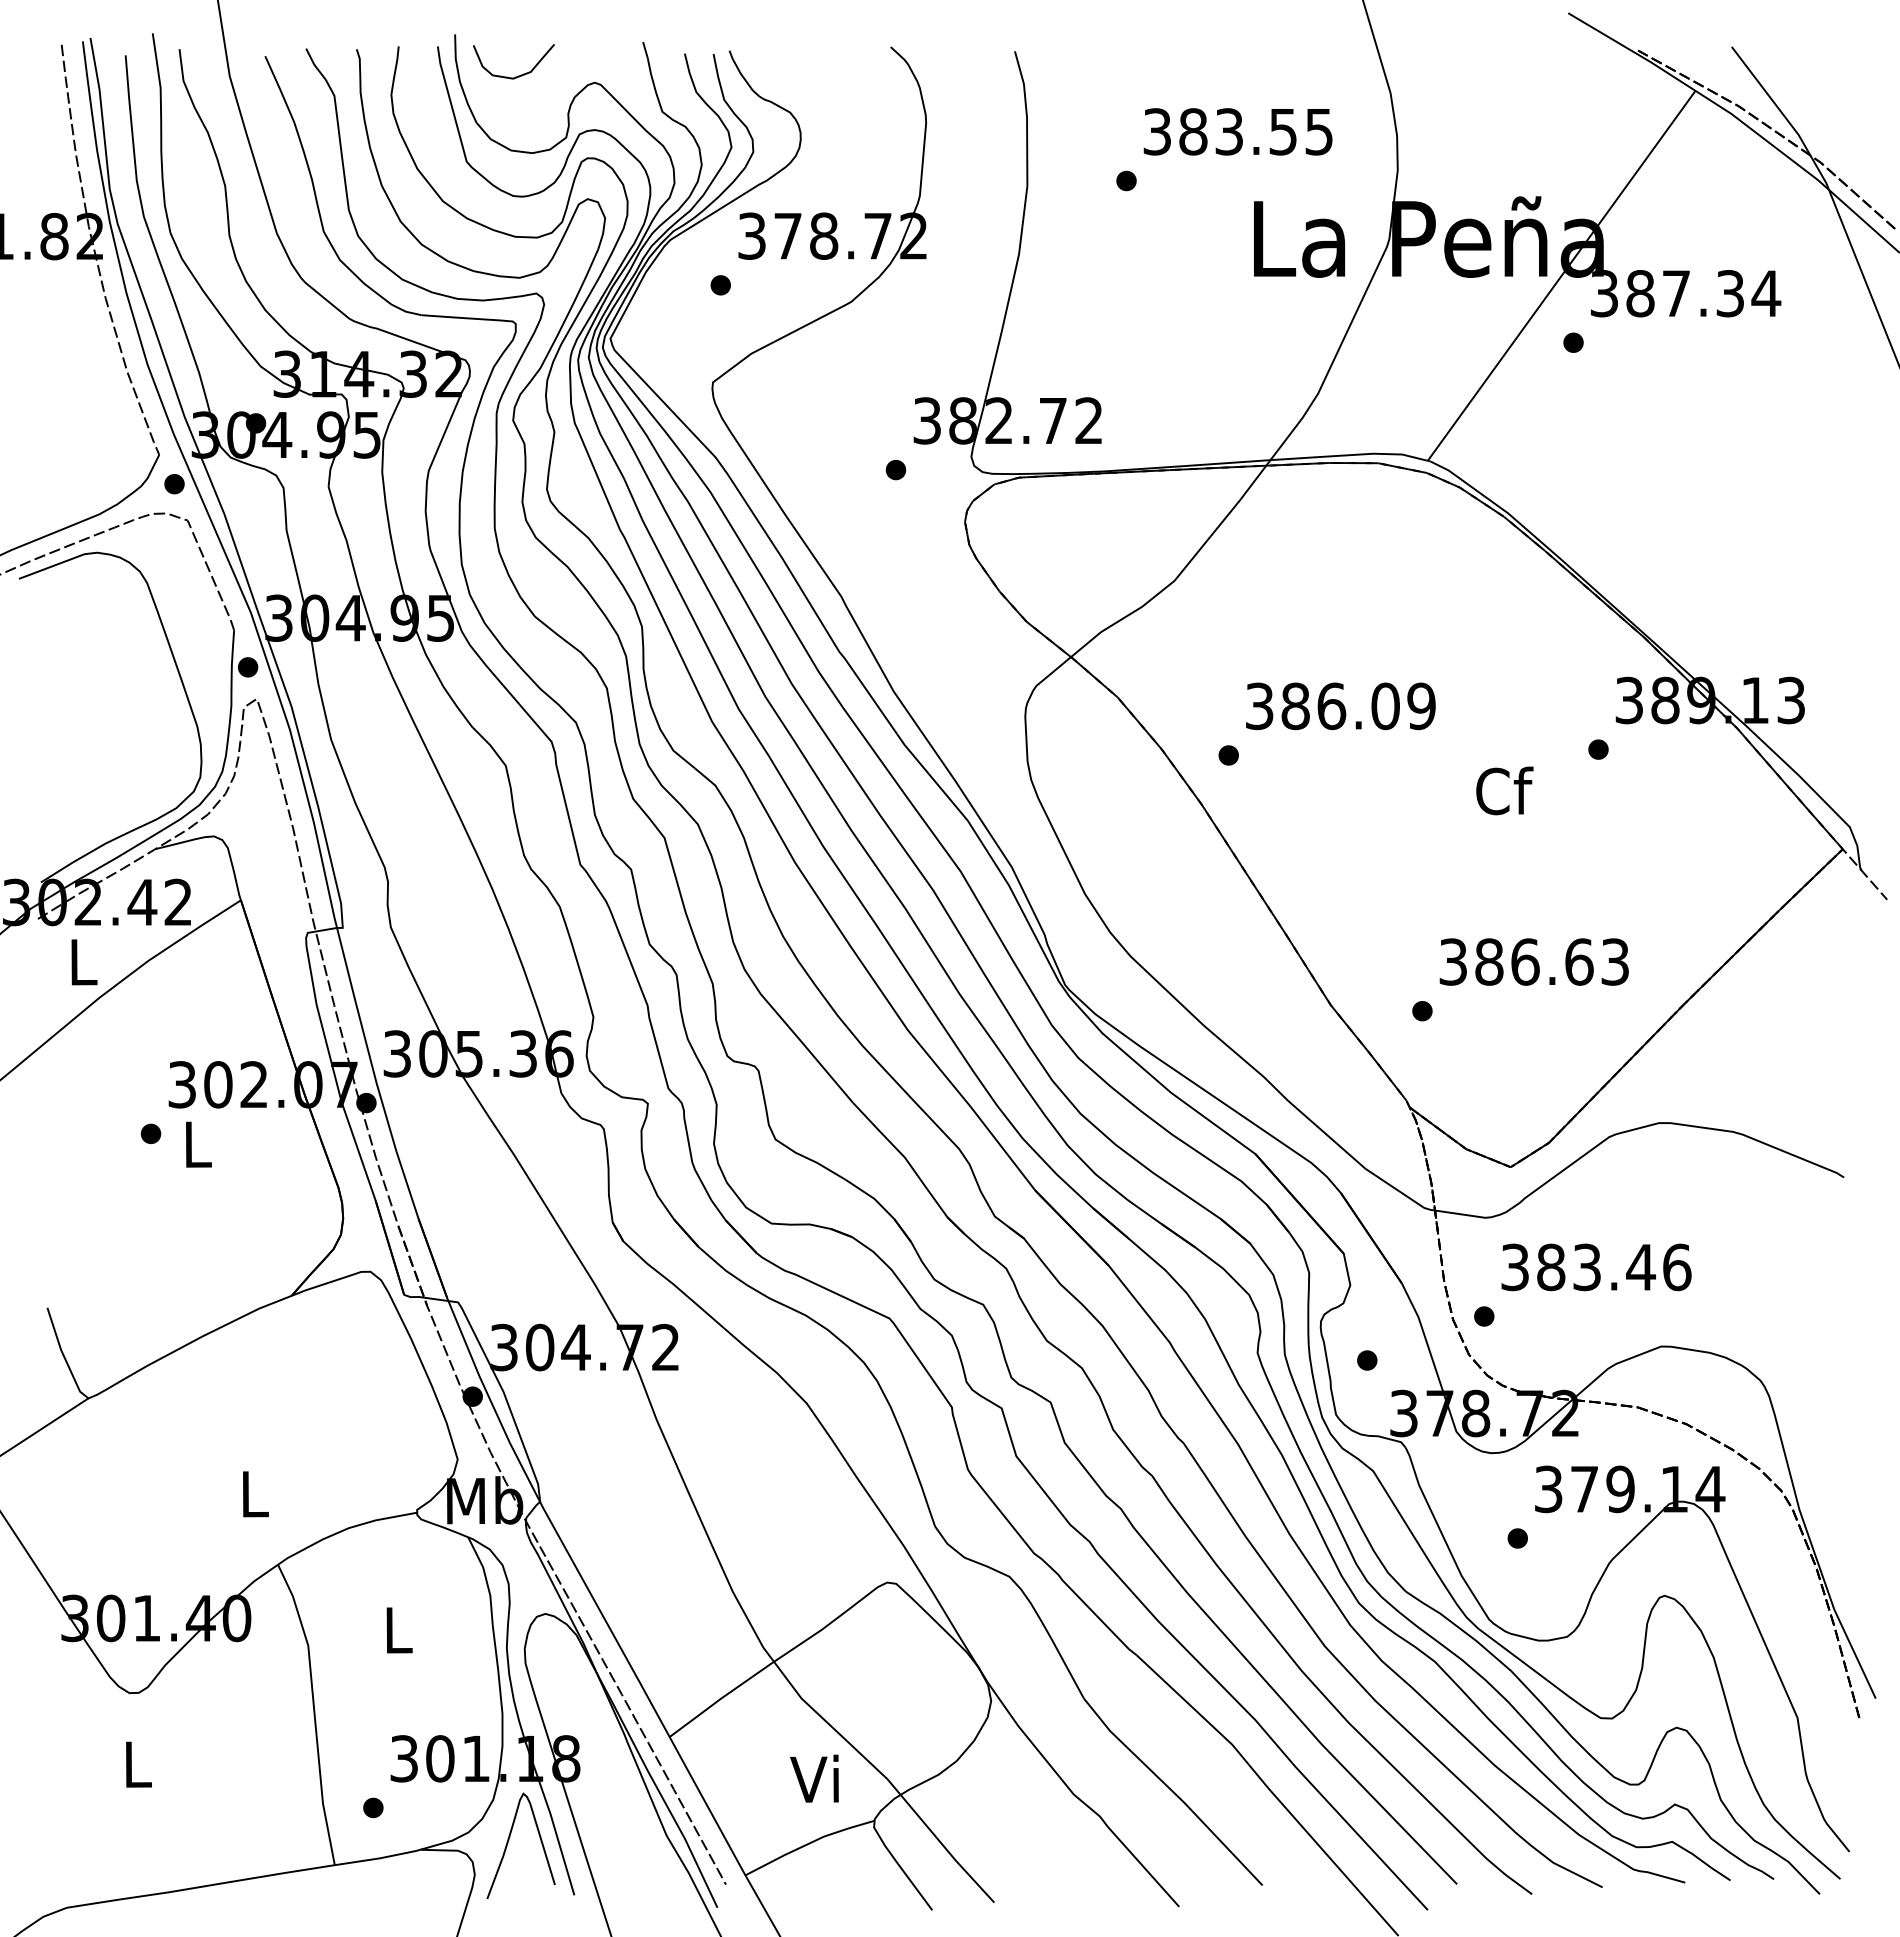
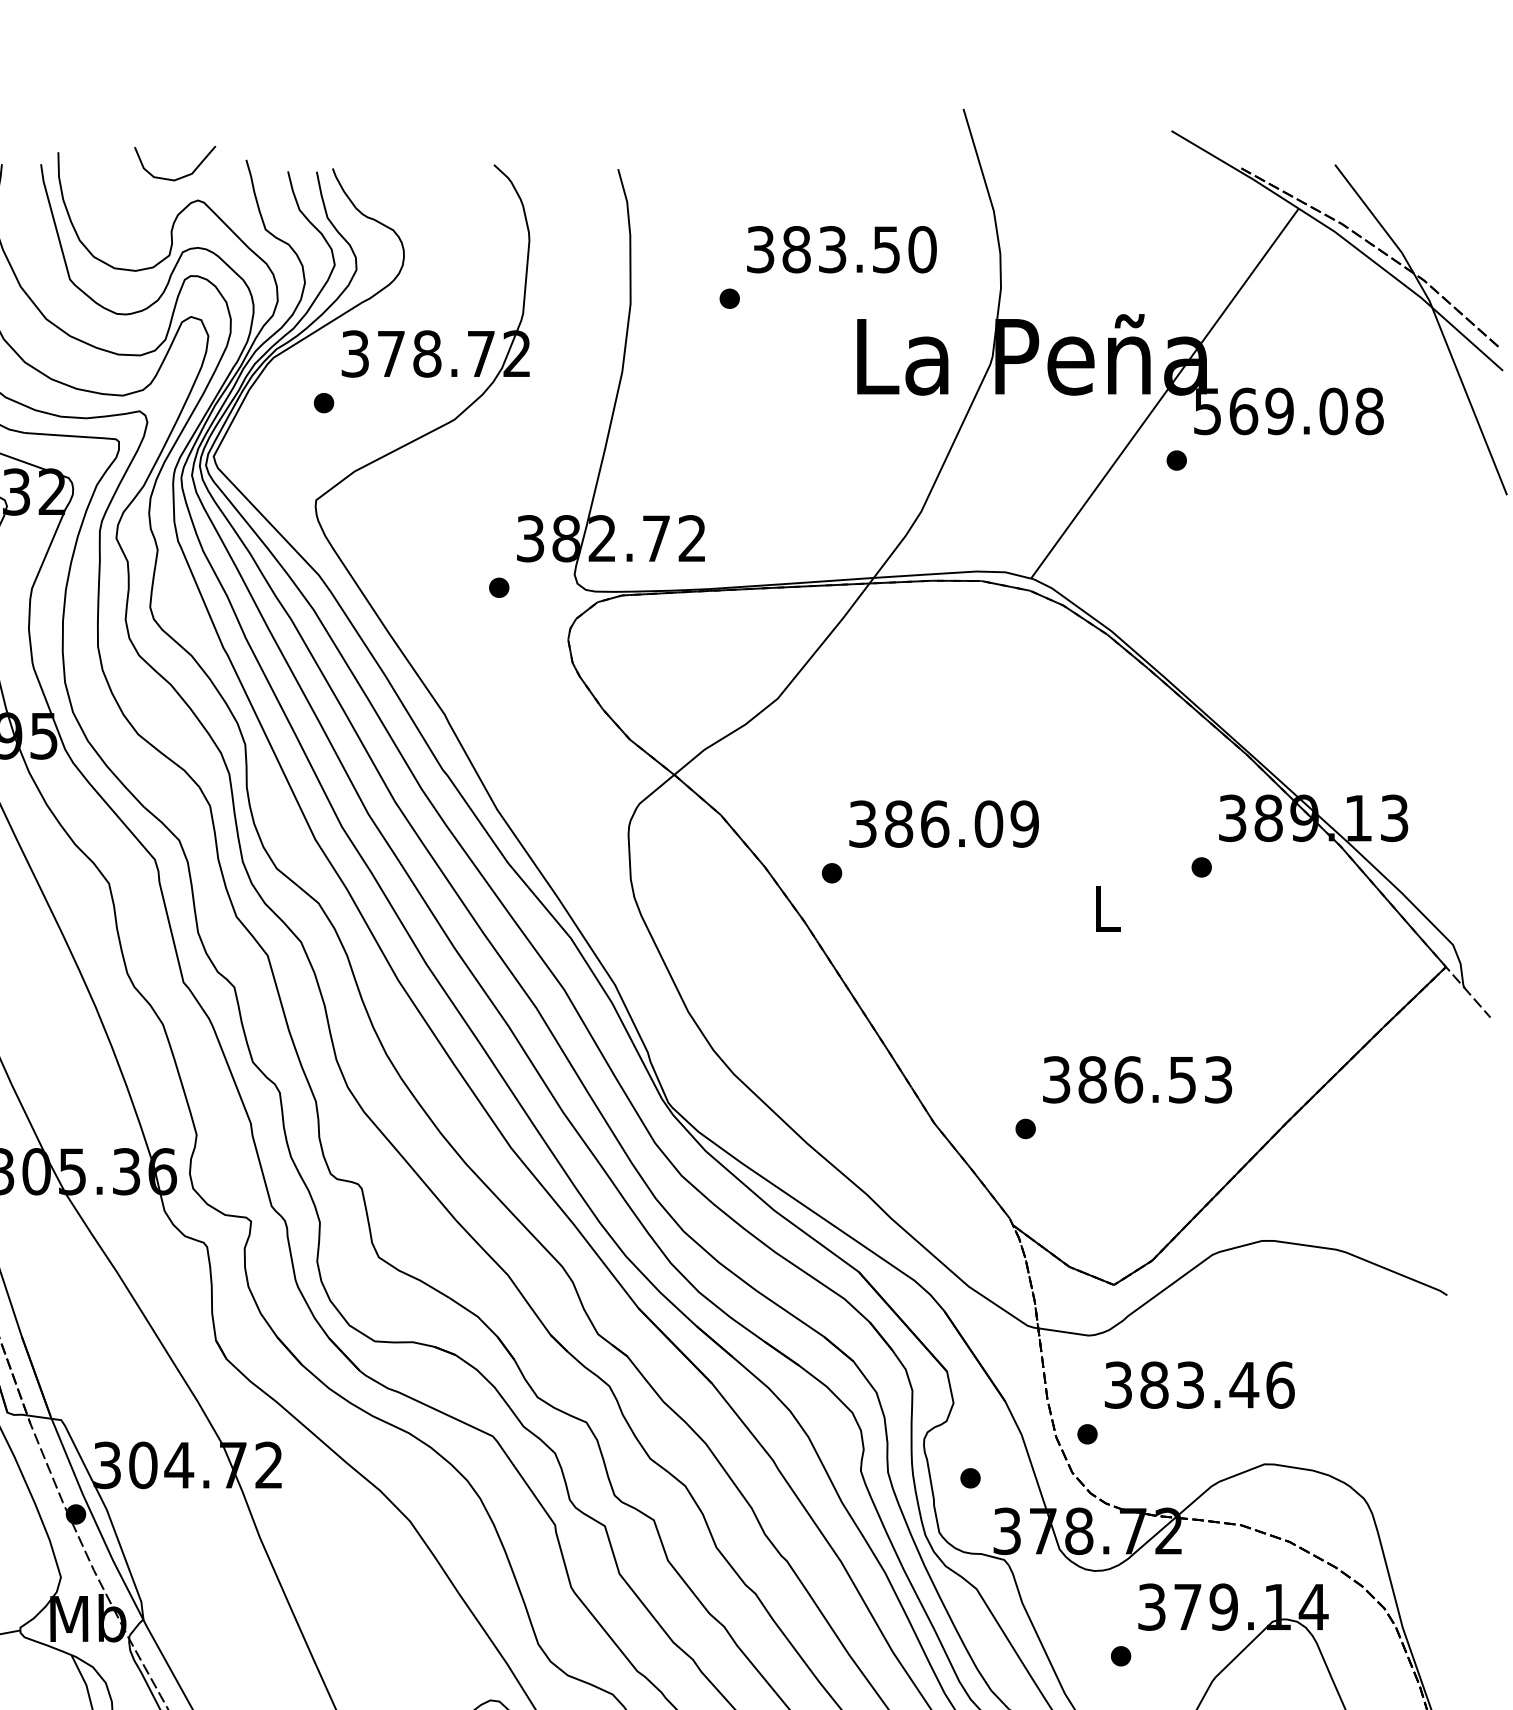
curve: (520, 74) -> (181, 176), moved
text: (1319, 131) -> (922, 249), 383.55 -> 383.50
text: (1686, 293) -> (1289, 411), 387.34 -> 569.08
text: (1504, 790) -> (1107, 908), Cf -> L
text: (1579, 961) -> (1182, 1079), 386.63 -> 386.53

